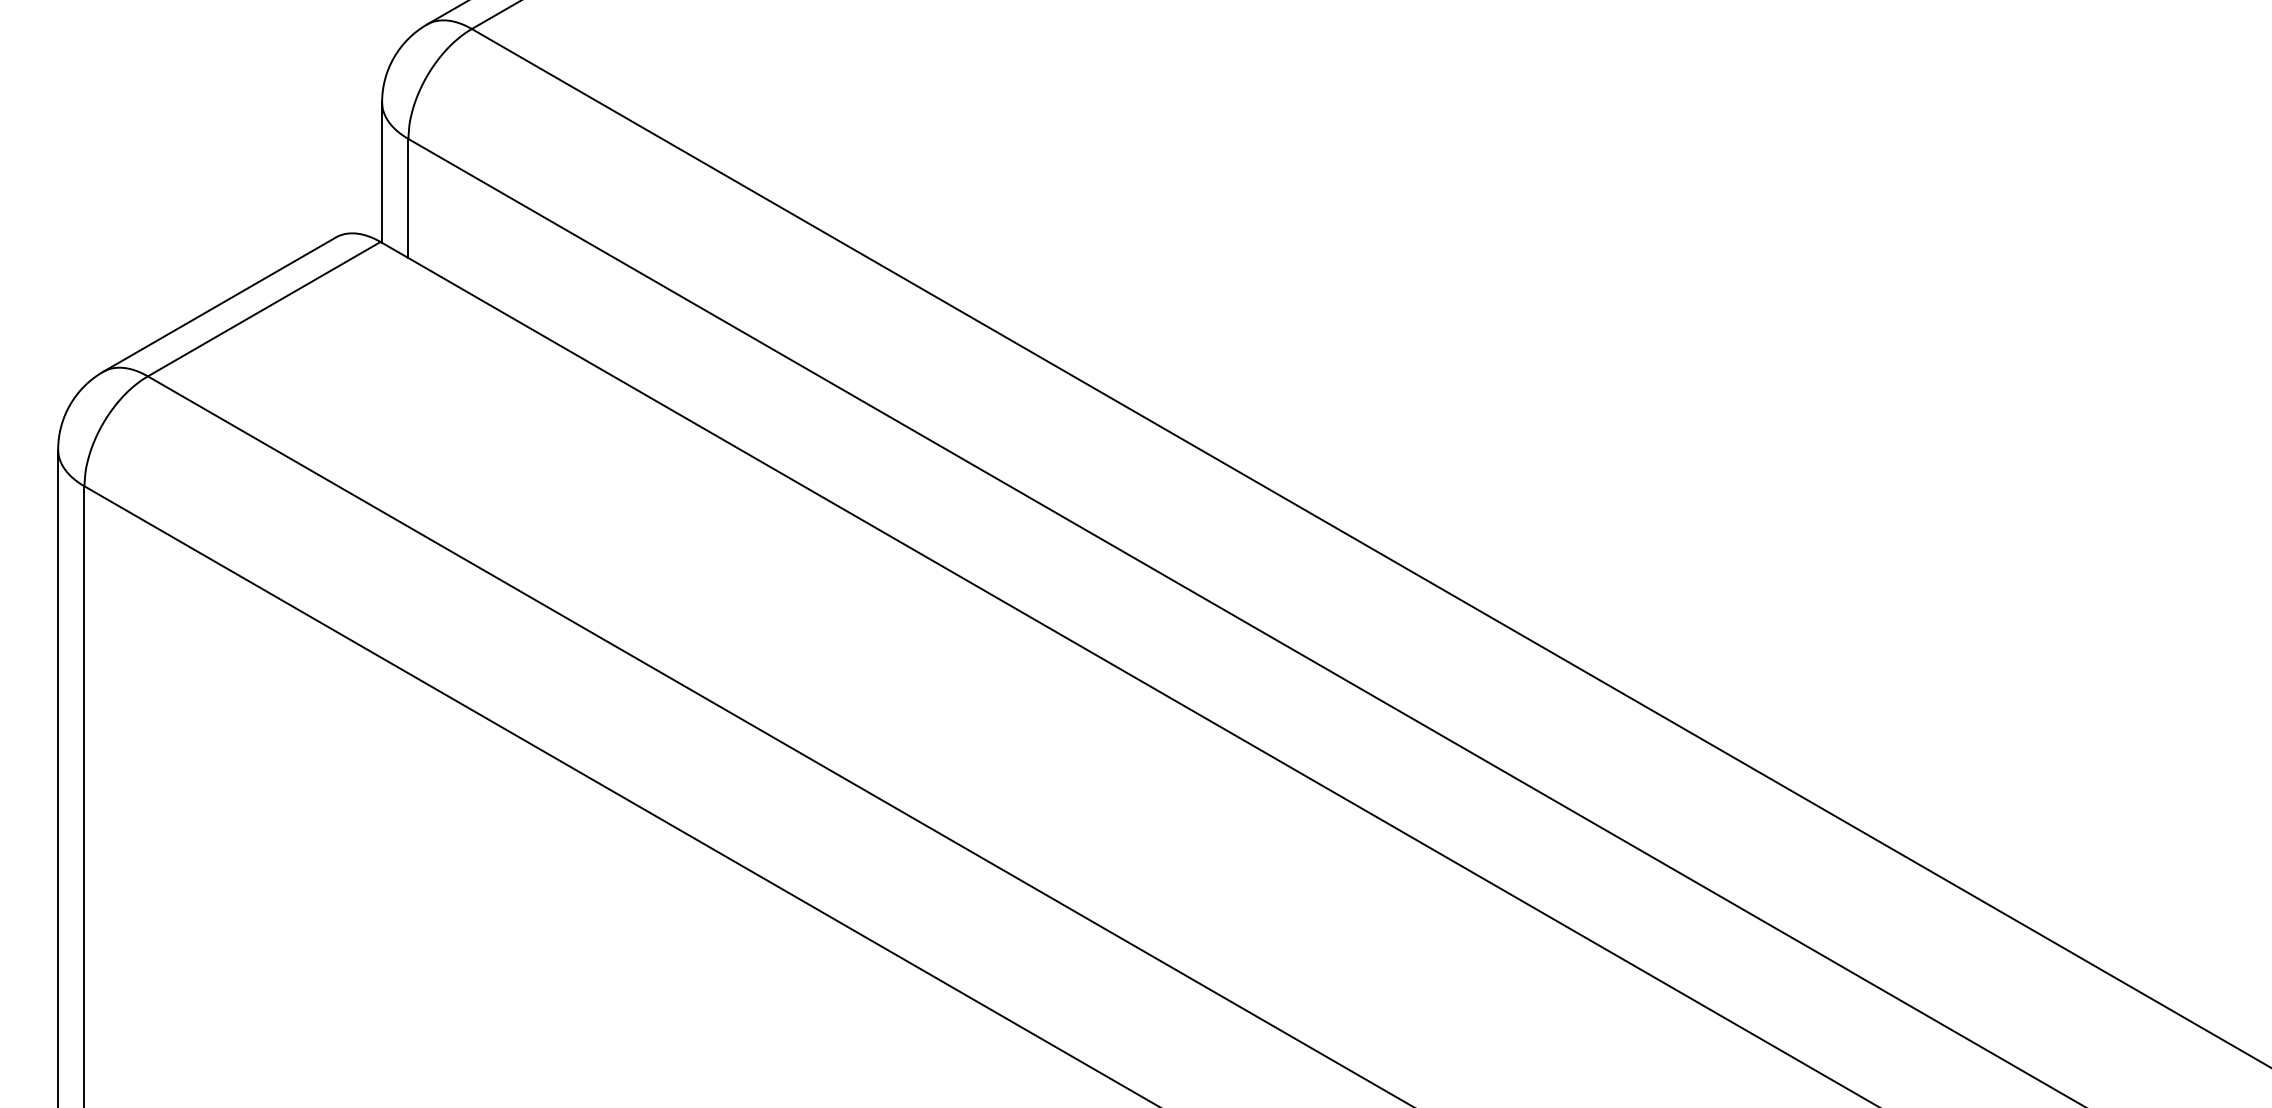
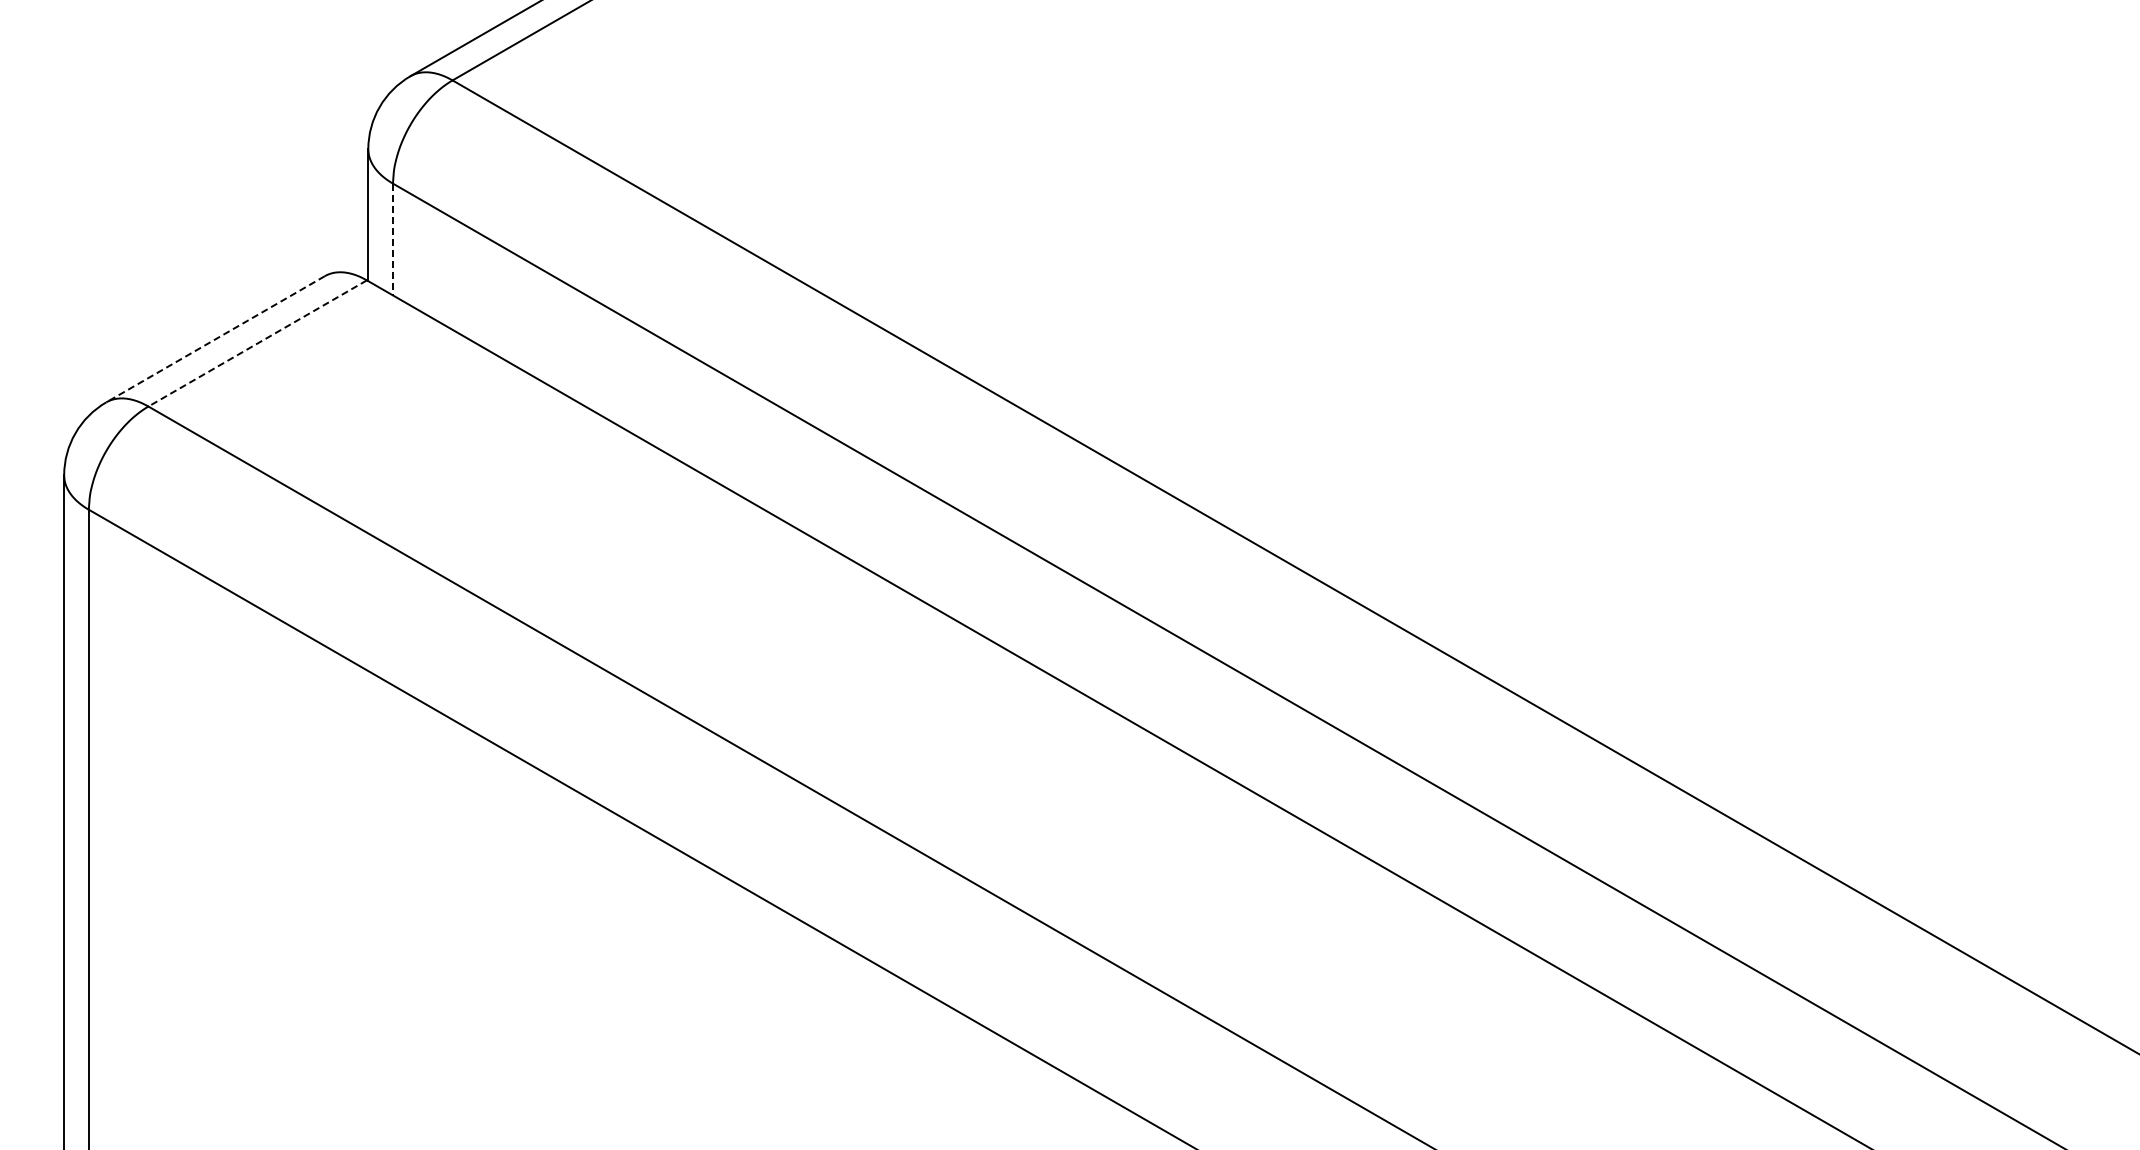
line: (408, 198) -> (393, 239), solid -> dashed
line: (219, 304) -> (215, 339), solid -> dashed
line: (264, 309) -> (257, 343), solid -> dashed

